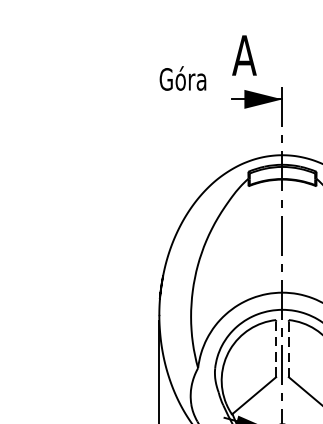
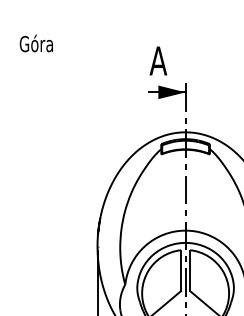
text: (181, 78) -> (35, 43), moved
line: (276, 349) -> (181, 271), dashed -> solid
line: (289, 349) -> (190, 271), dashed -> solid

